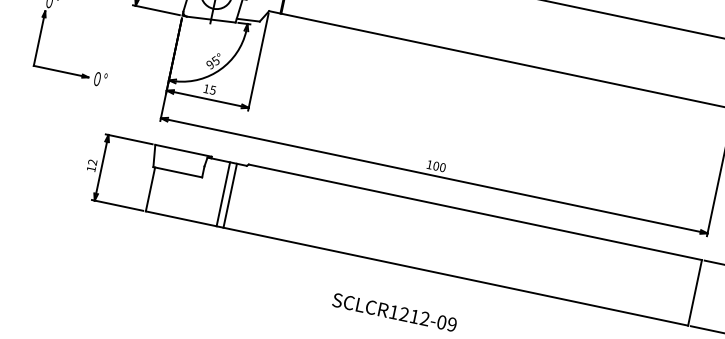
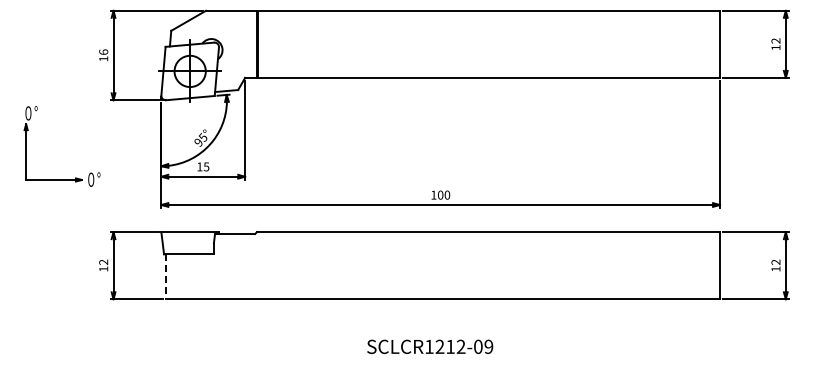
line: (150, 190) -> (165, 277), solid -> dashed
line: (223, 194) -> (238, 266), removed
line: (230, 195) -> (245, 266), removed

